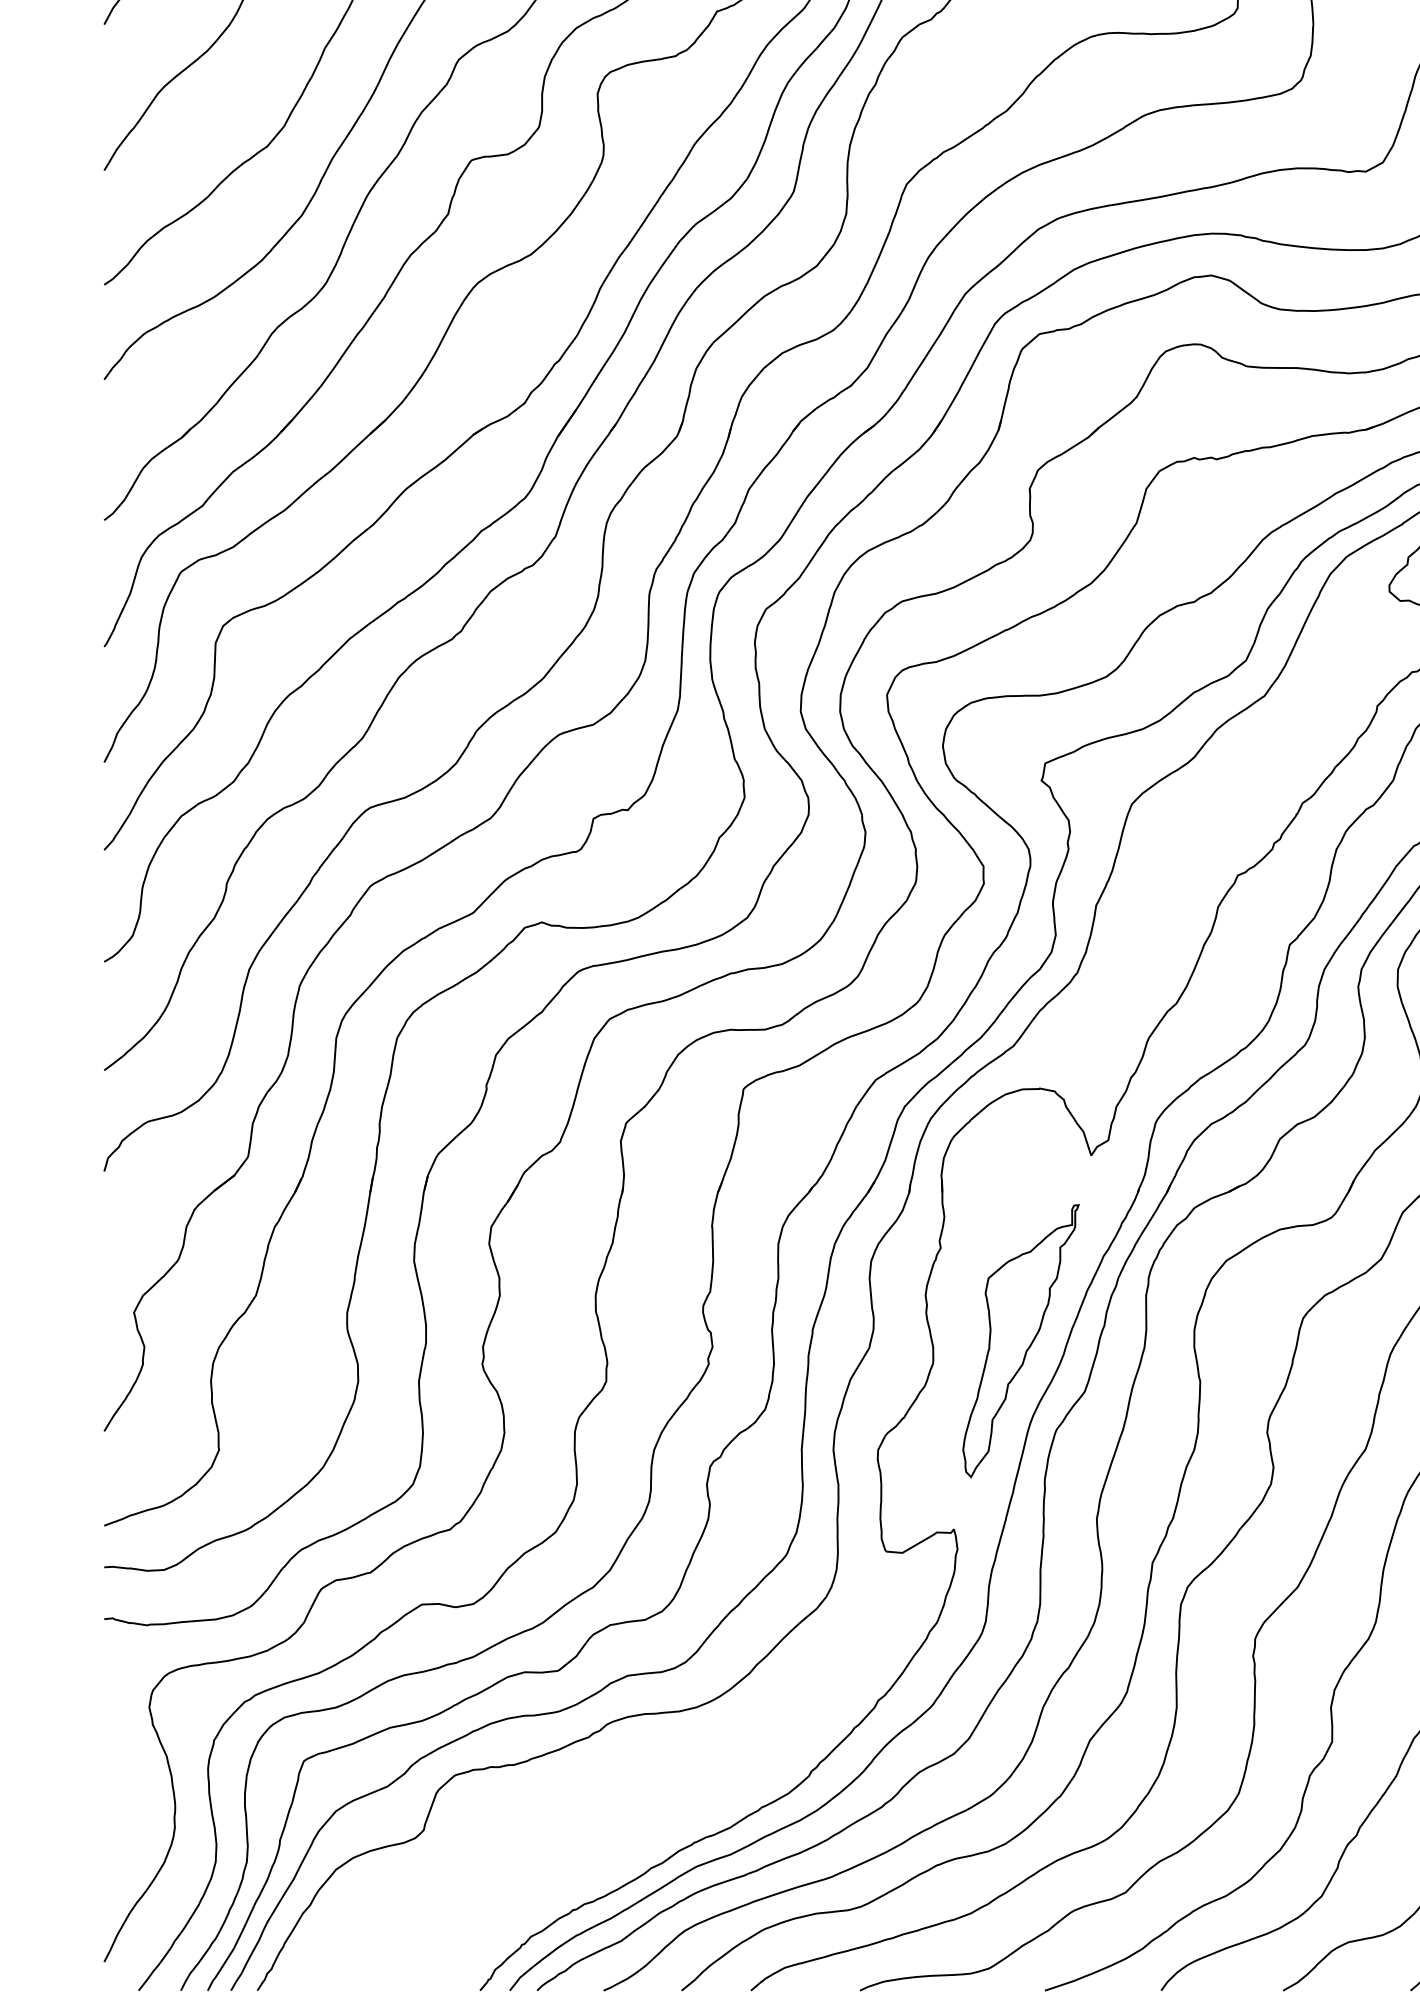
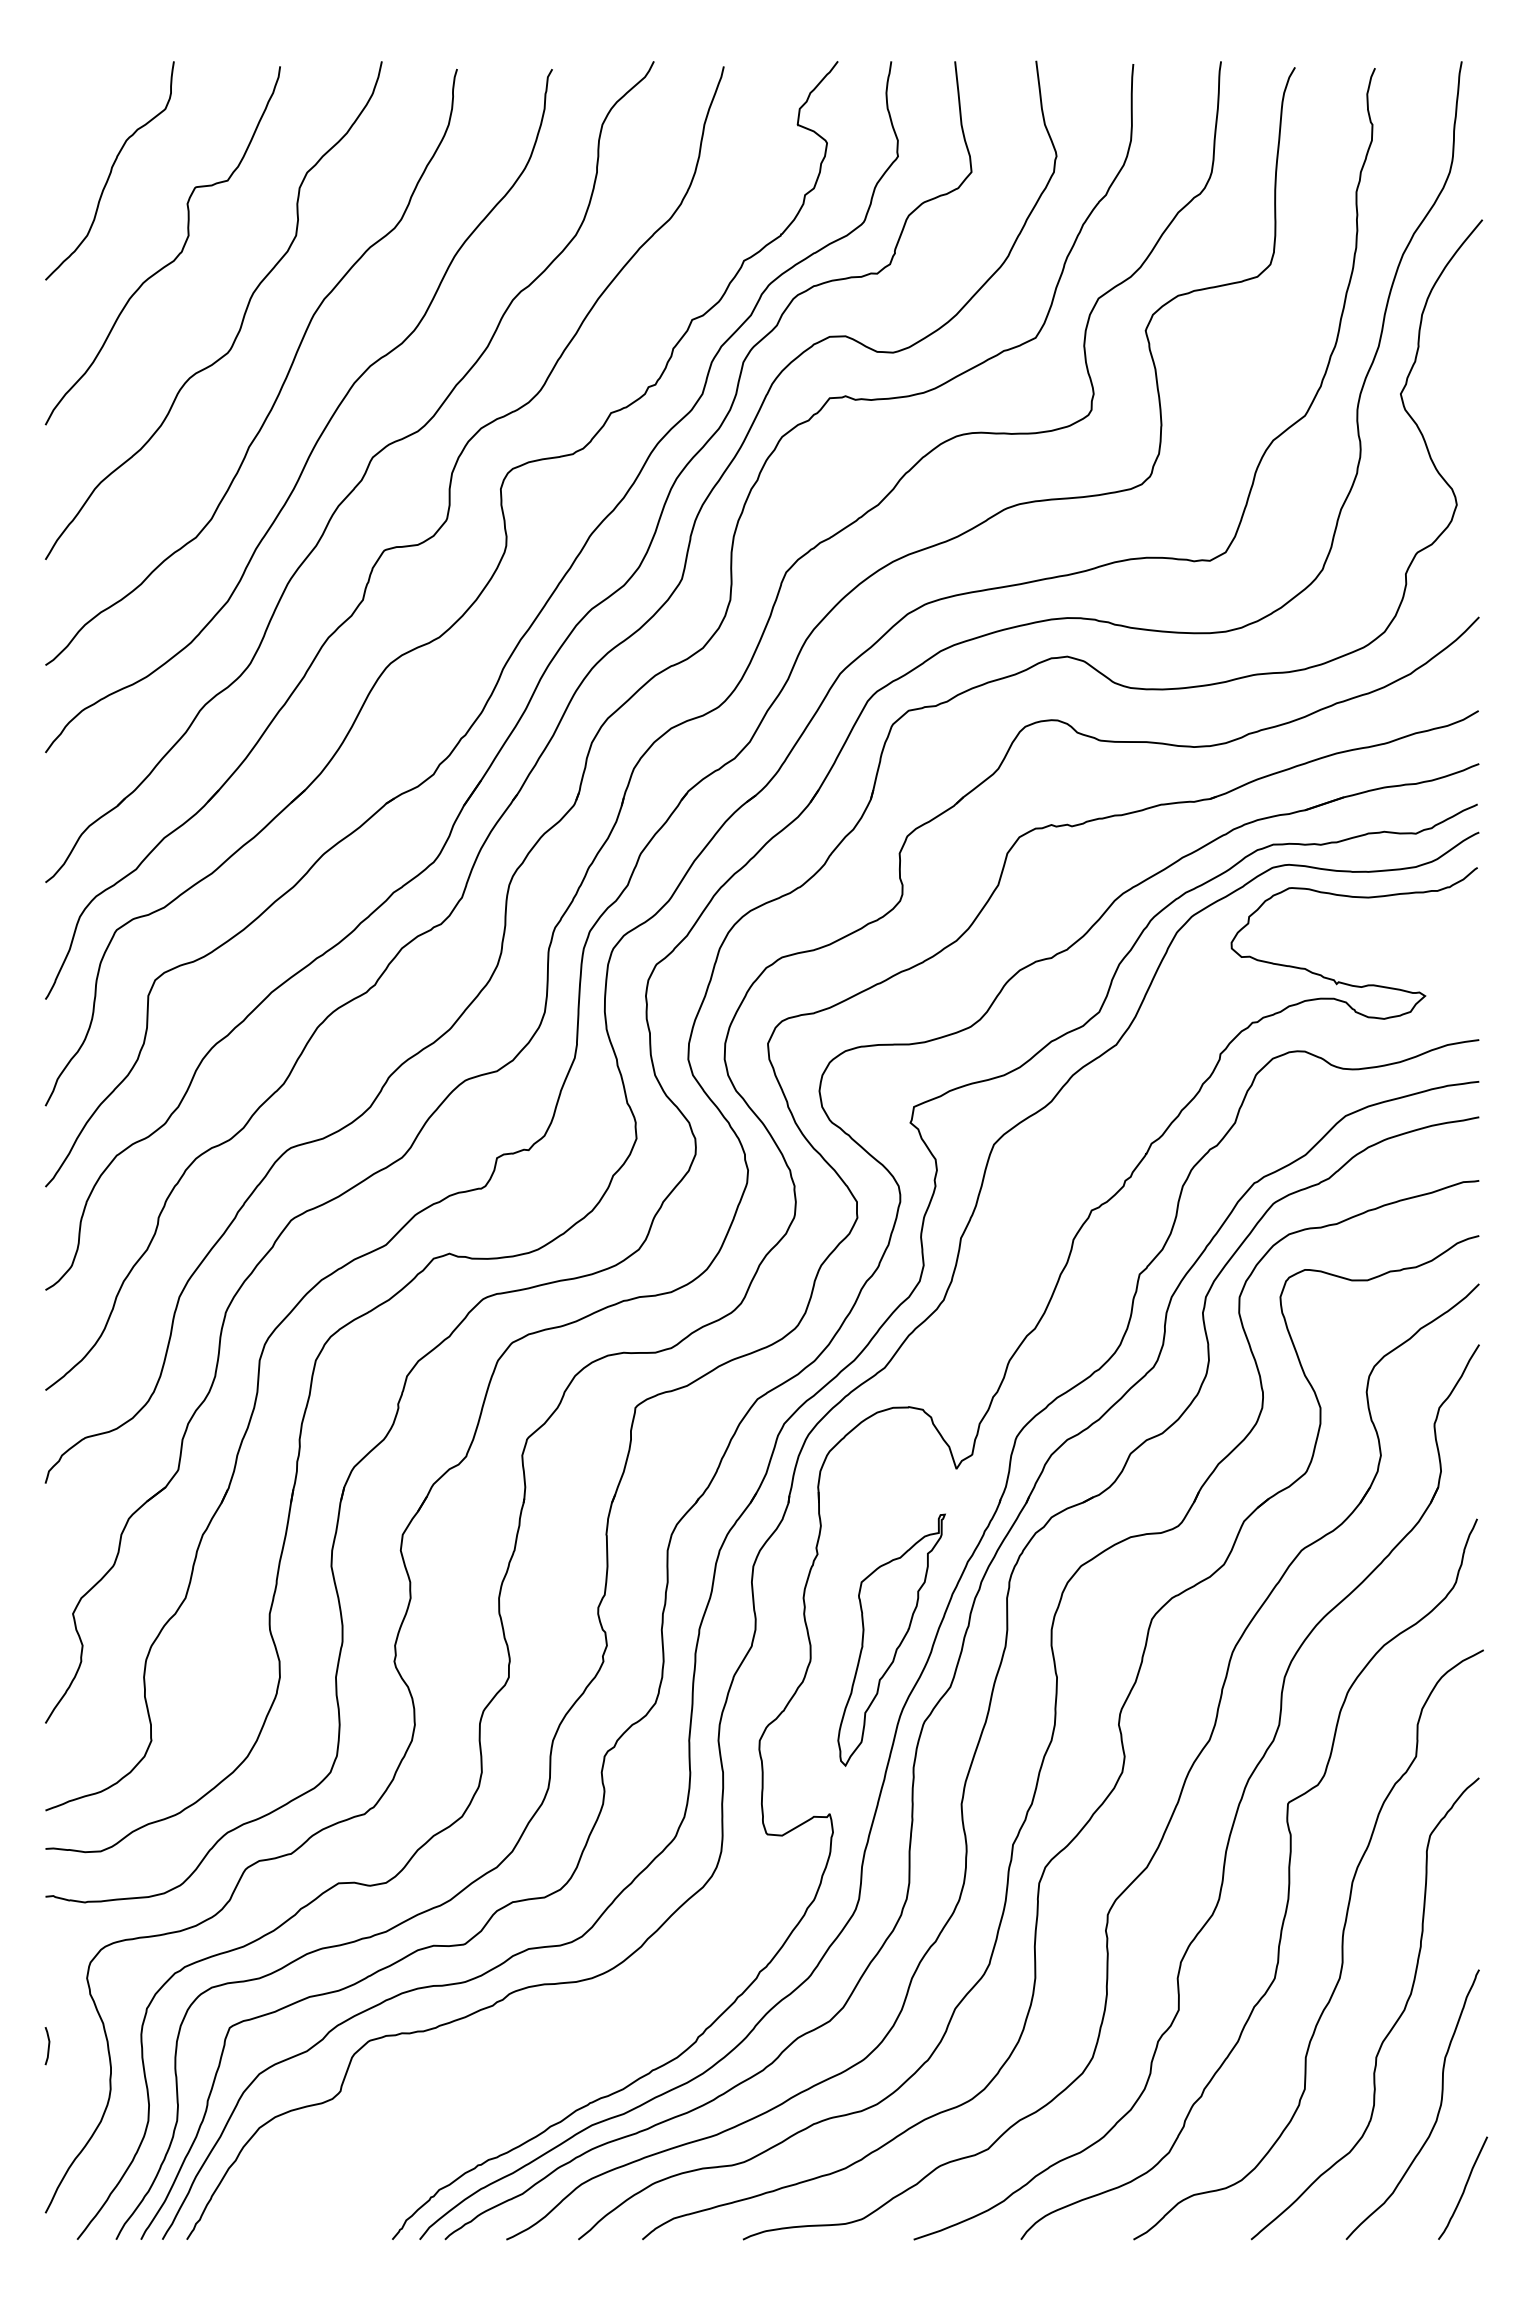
line: (107, 1781) -> (48, 2046), added

